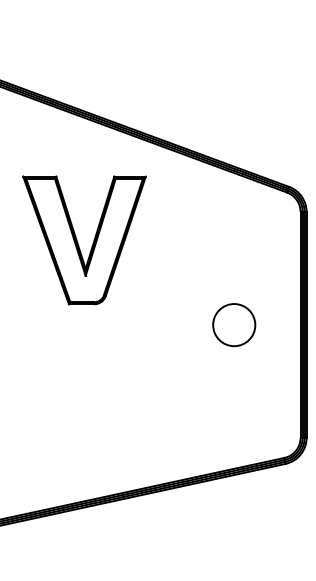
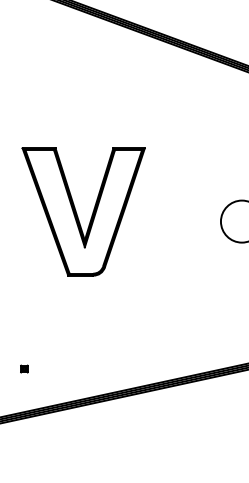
part: (78, 242) -> (77, 214), moved
part: (15, 472) -> (23, 368), added

